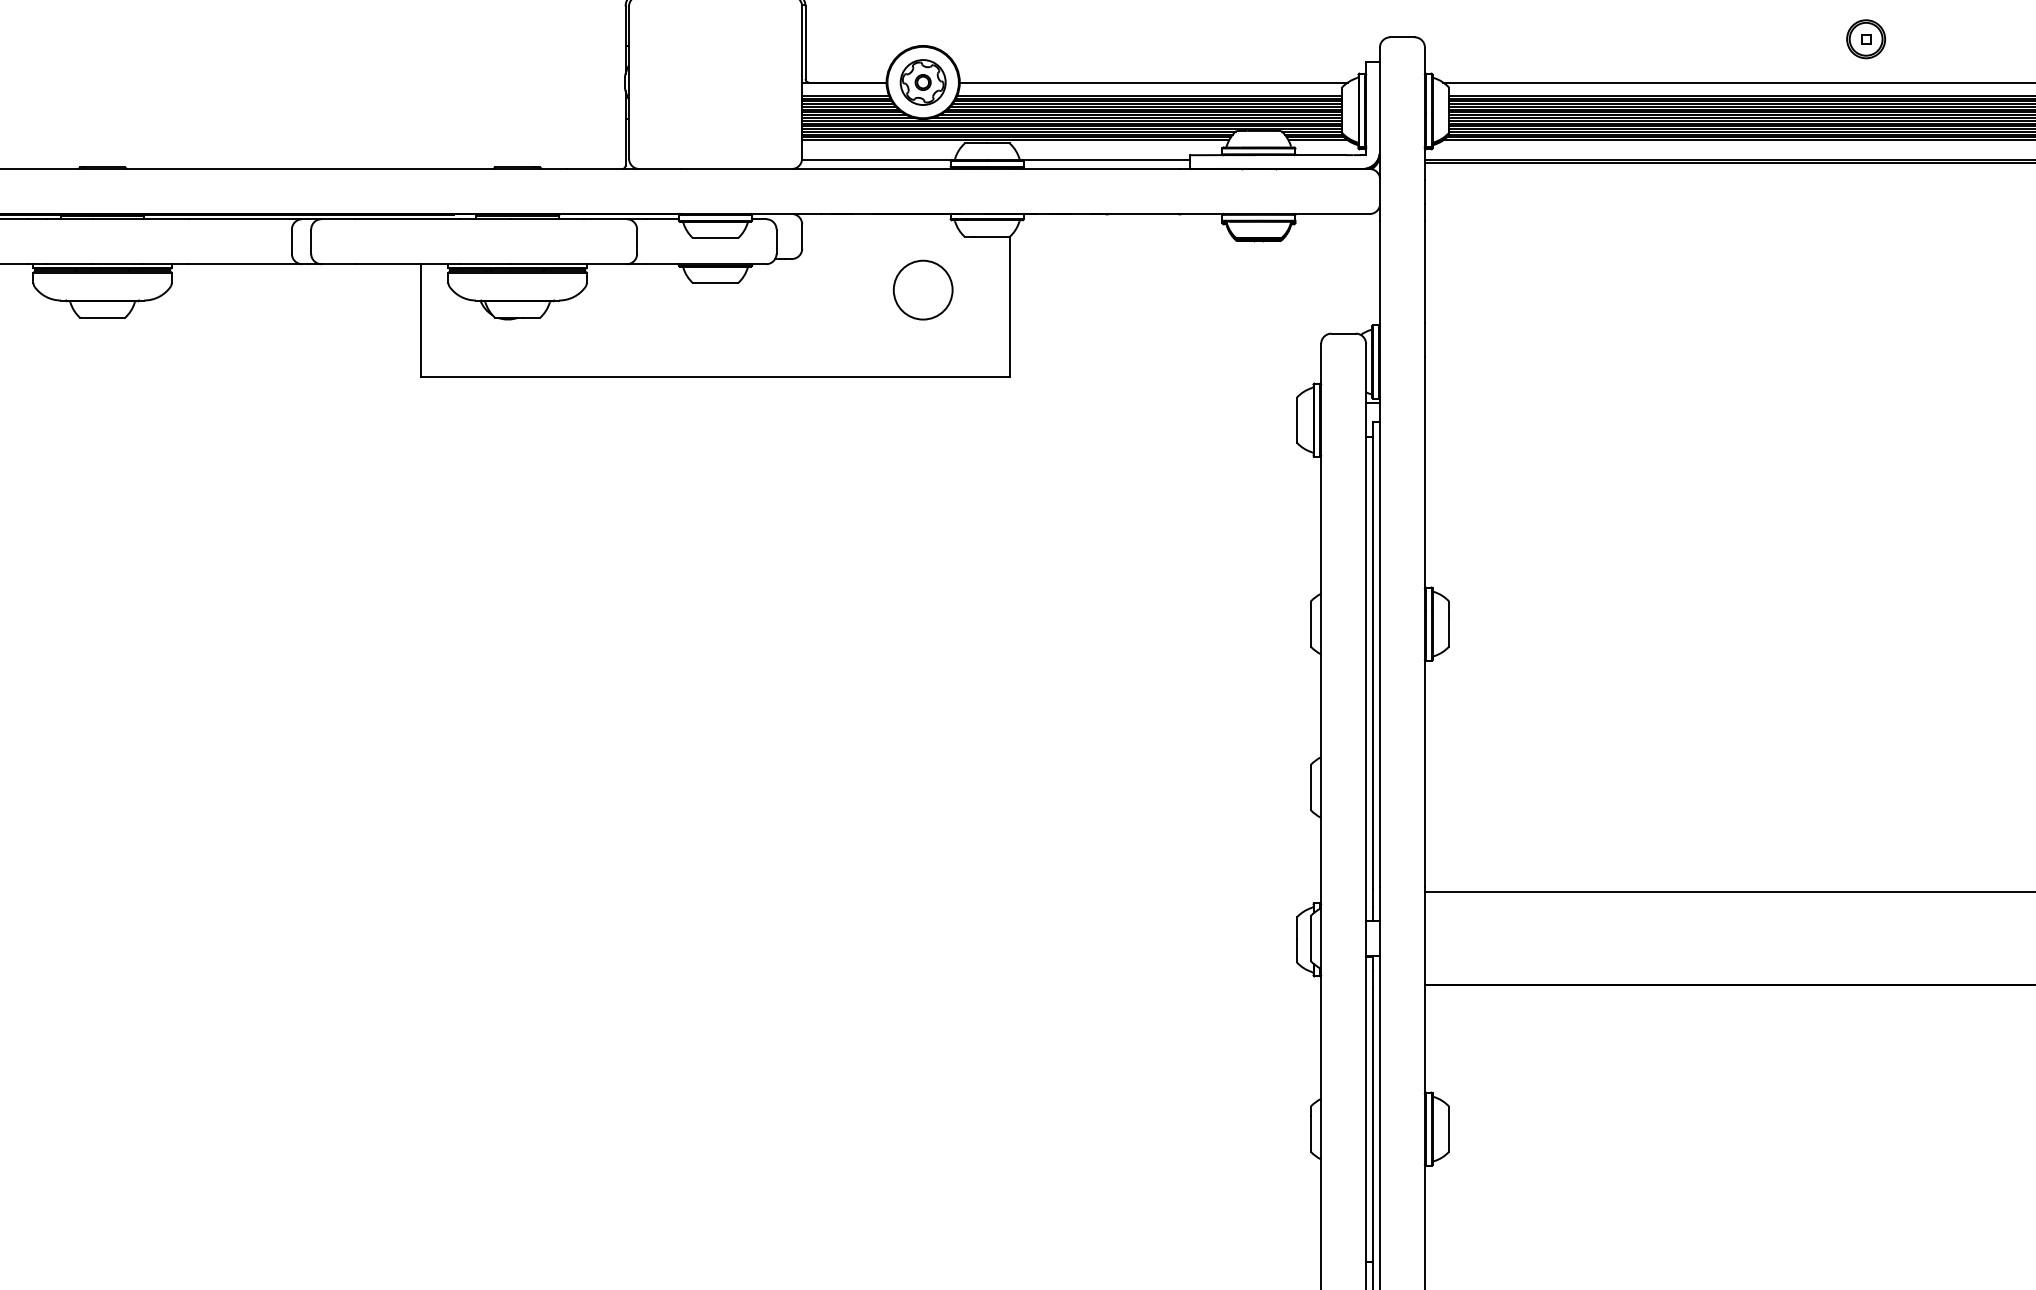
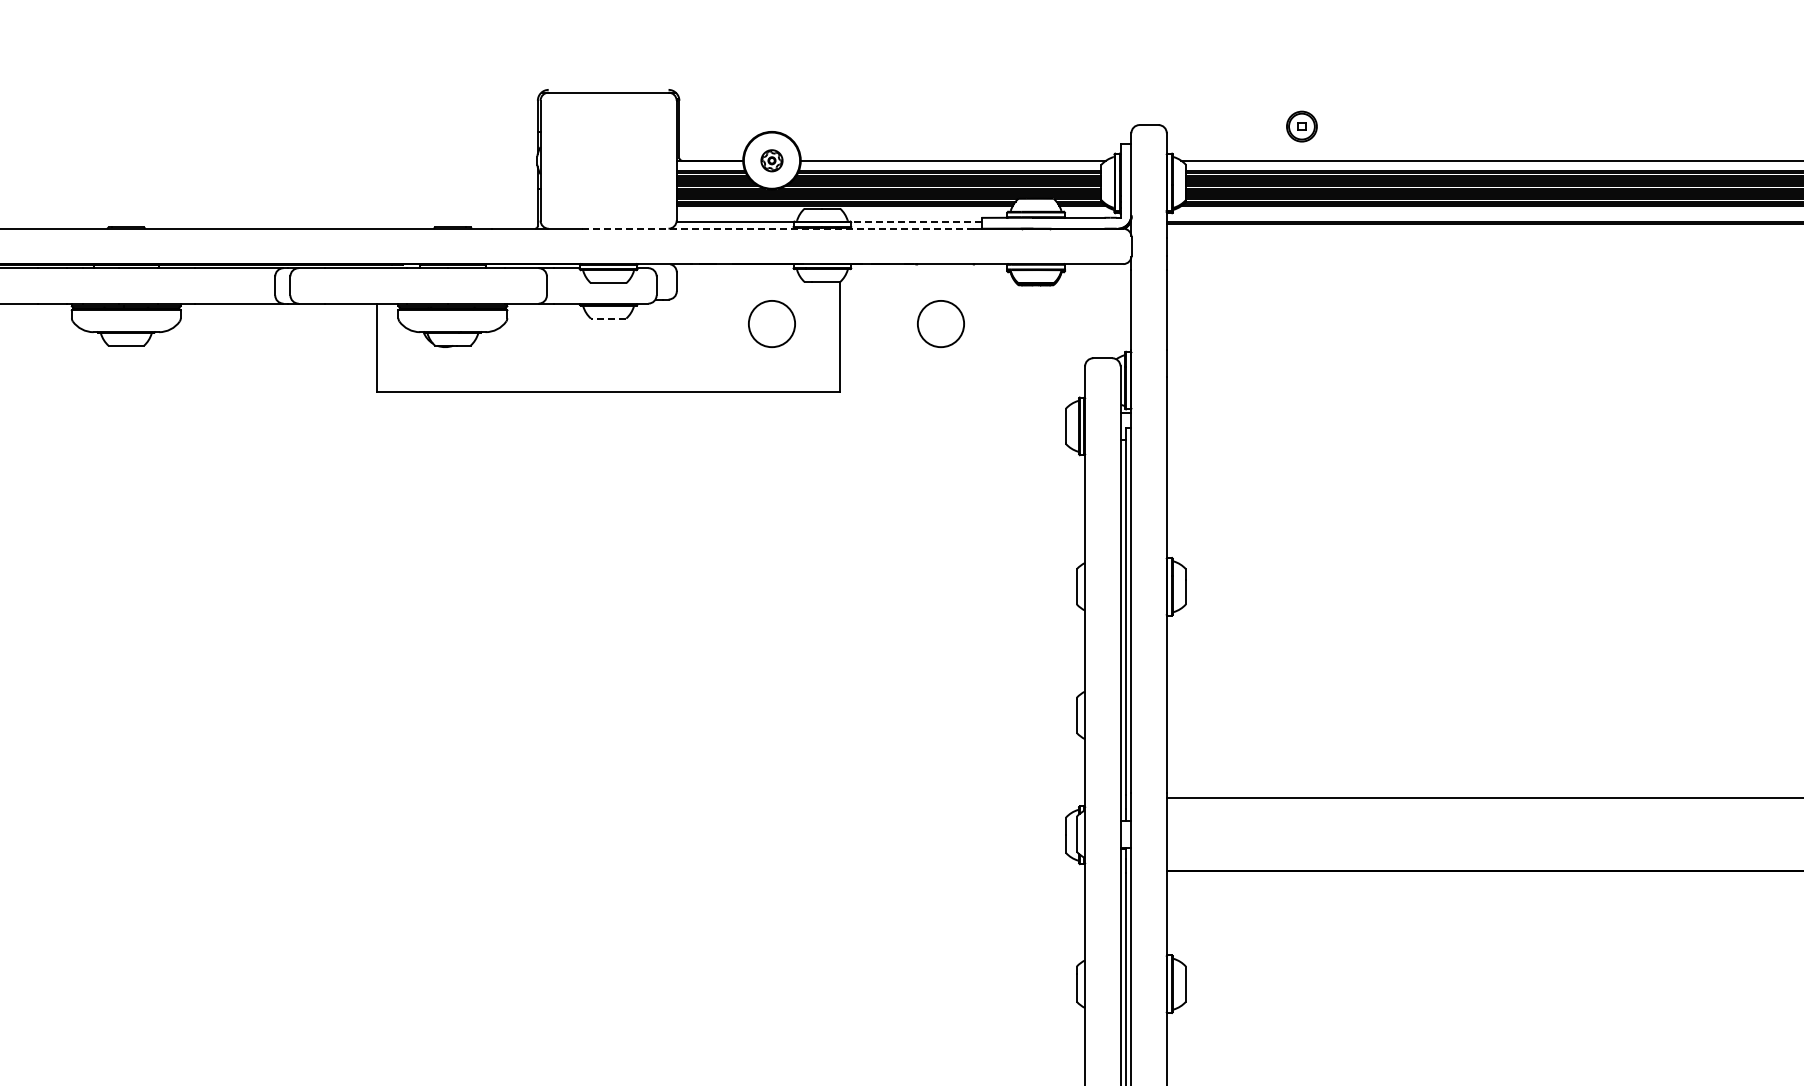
part: (1865, 39) -> (1301, 126), moved
part: (922, 82) -> (771, 160), size x0.6
line: (1105, 159) -> (915, 221), solid -> dashed
line: (931, 168) -> (778, 228), solid -> dashed
line: (715, 283) -> (608, 318), solid -> dashed
circle: (1137, 289) -> (940, 323), added

